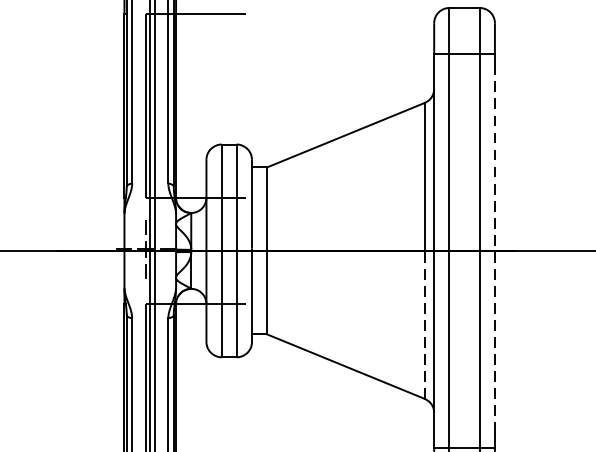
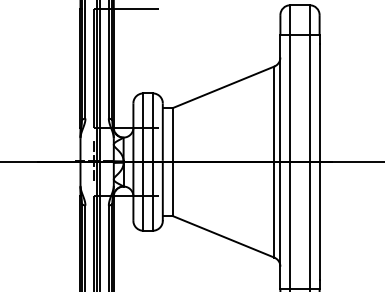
line: (494, 251) -> (319, 162), dashed -> solid
line: (425, 325) -> (274, 210), dashed -> solid

